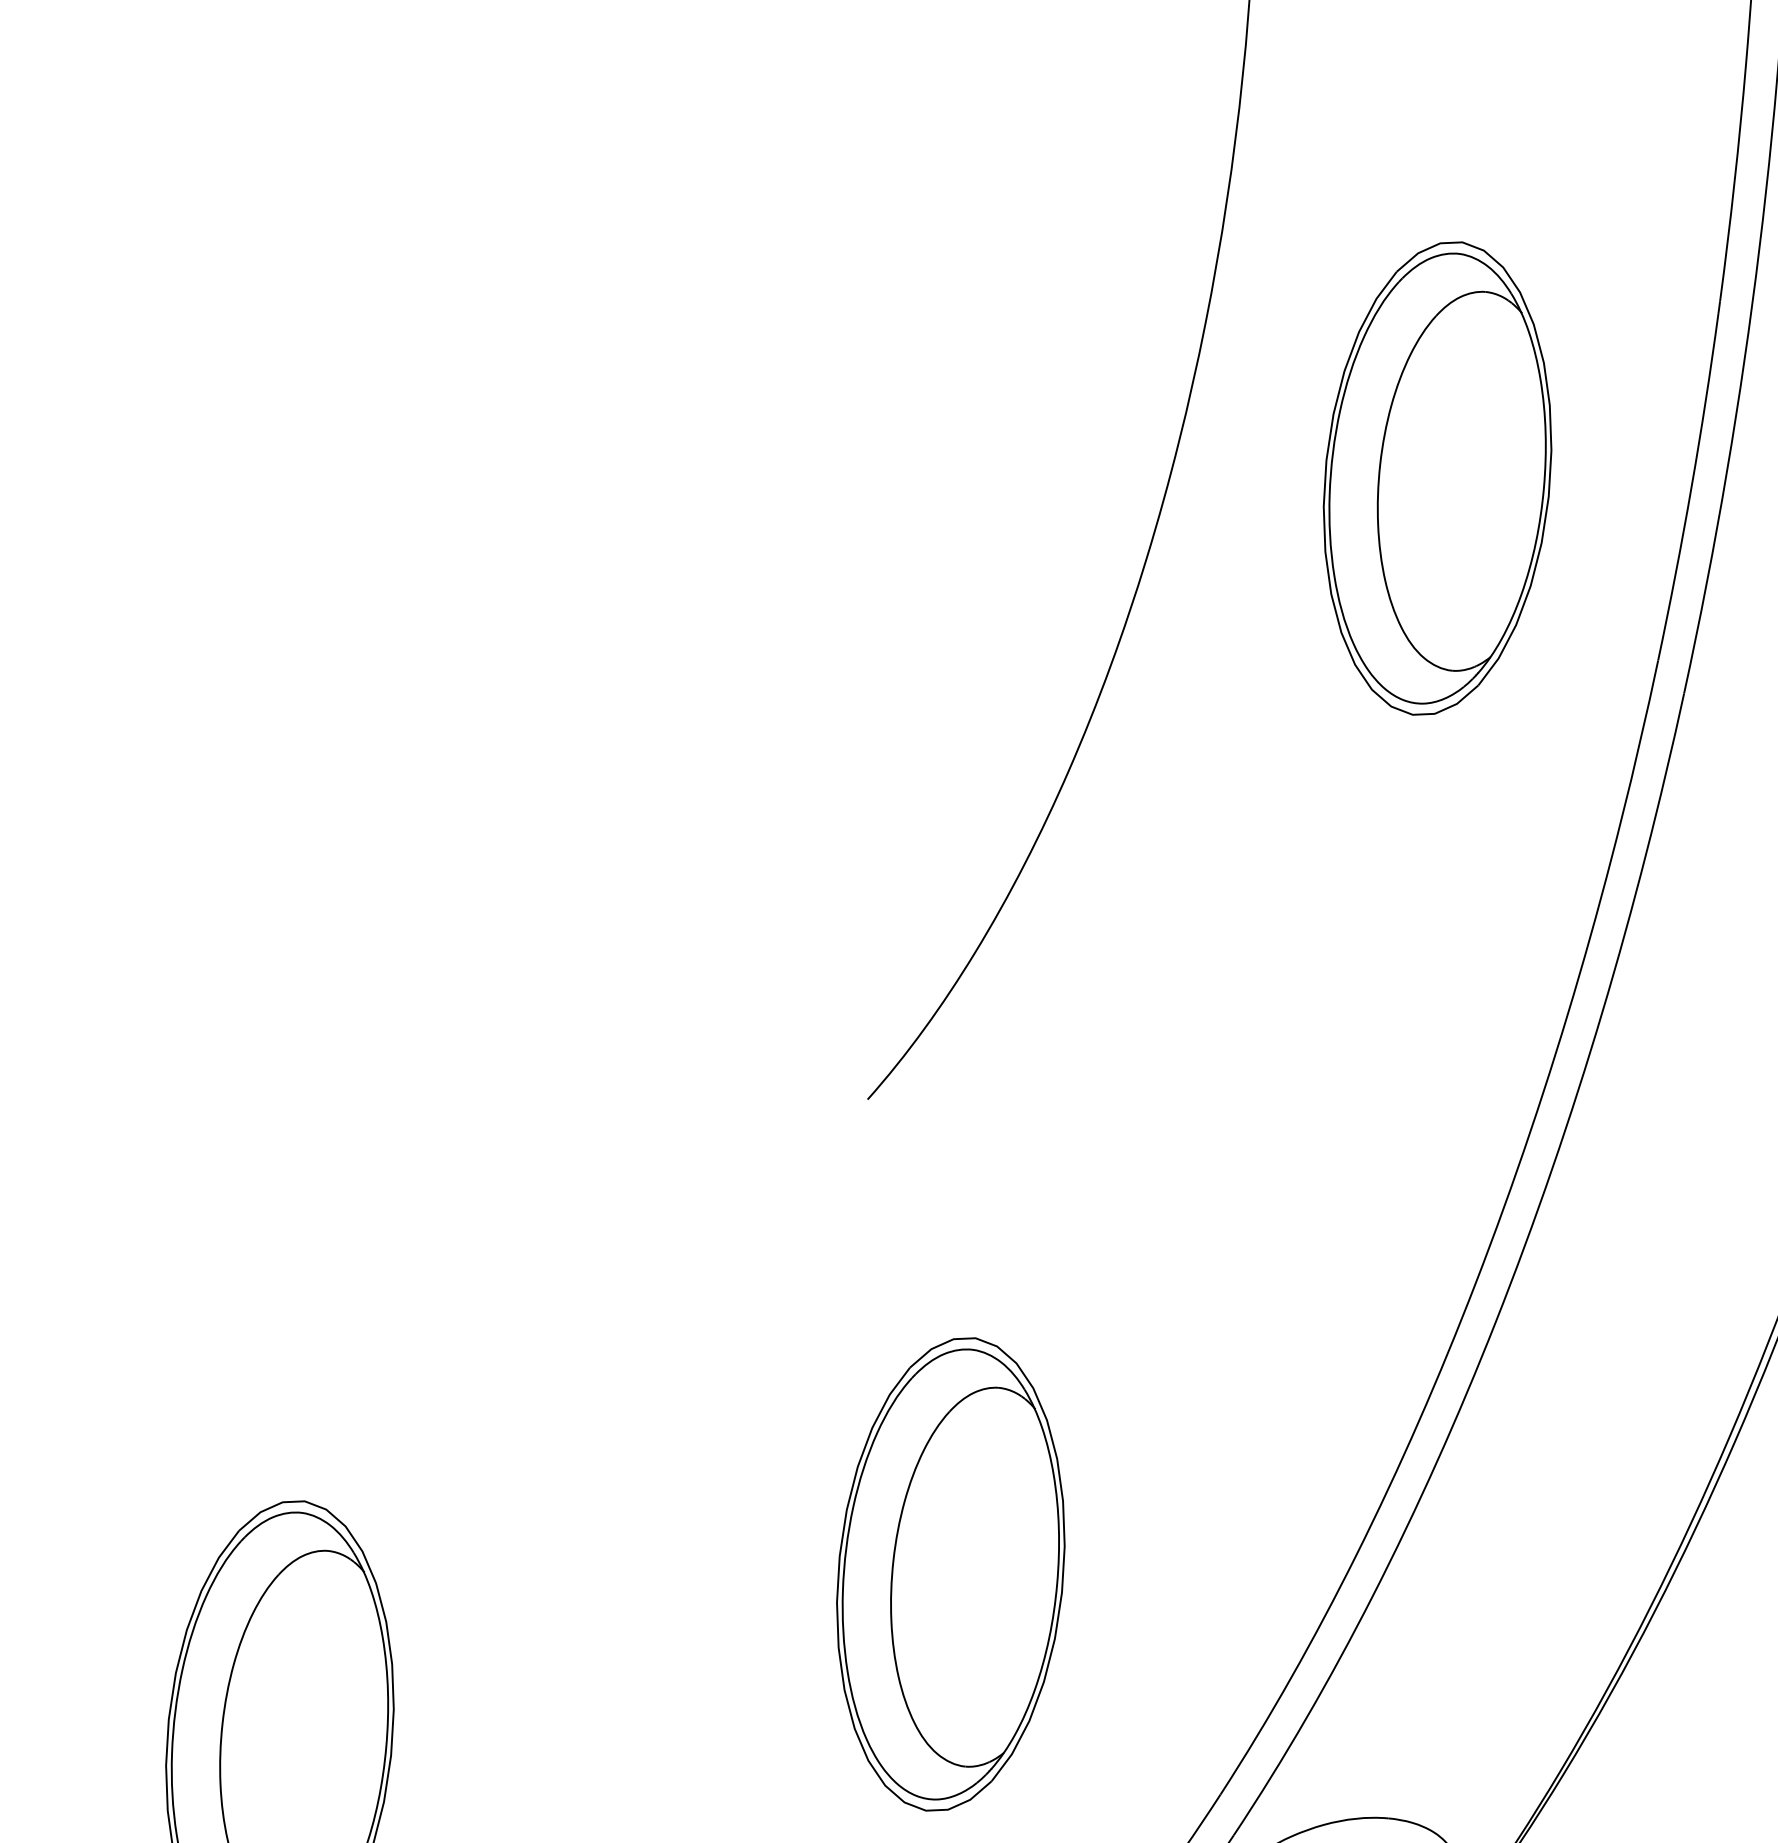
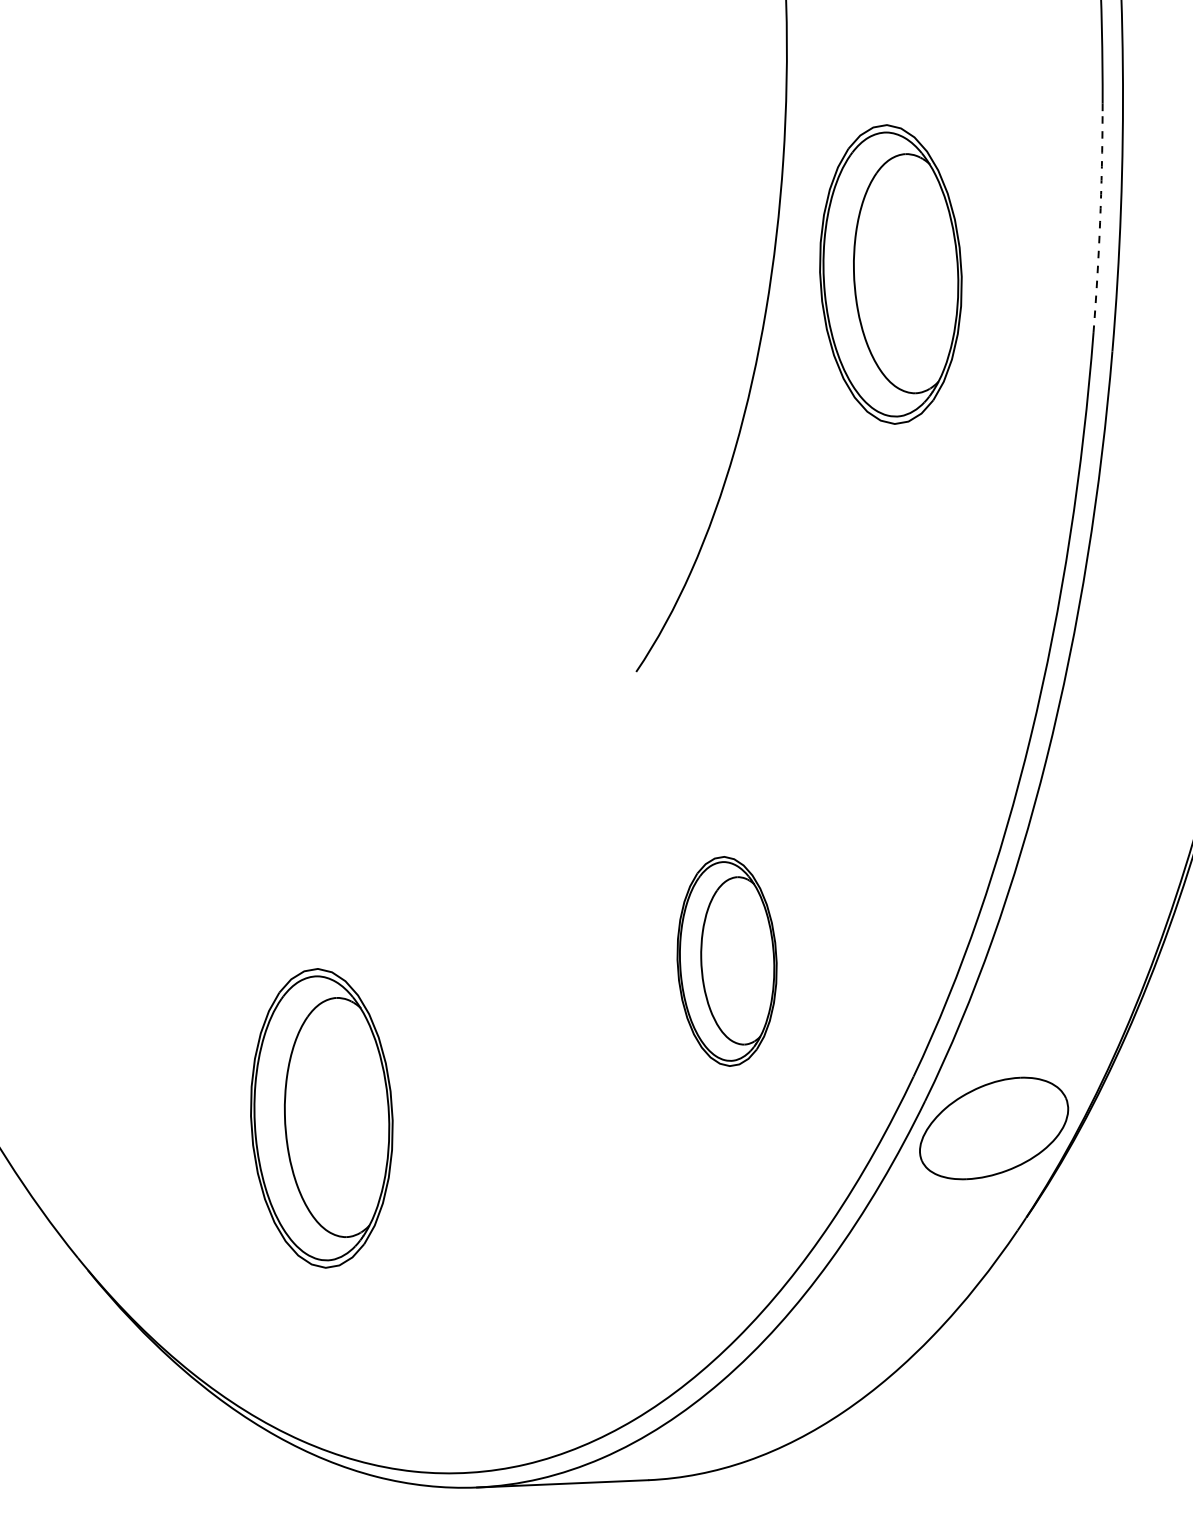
part: (1436, 478) -> (890, 274), moved
arc: (1692, 487) -> (1100, 222), solid -> dashed
part: (949, 1574) -> (726, 961), size x0.7

